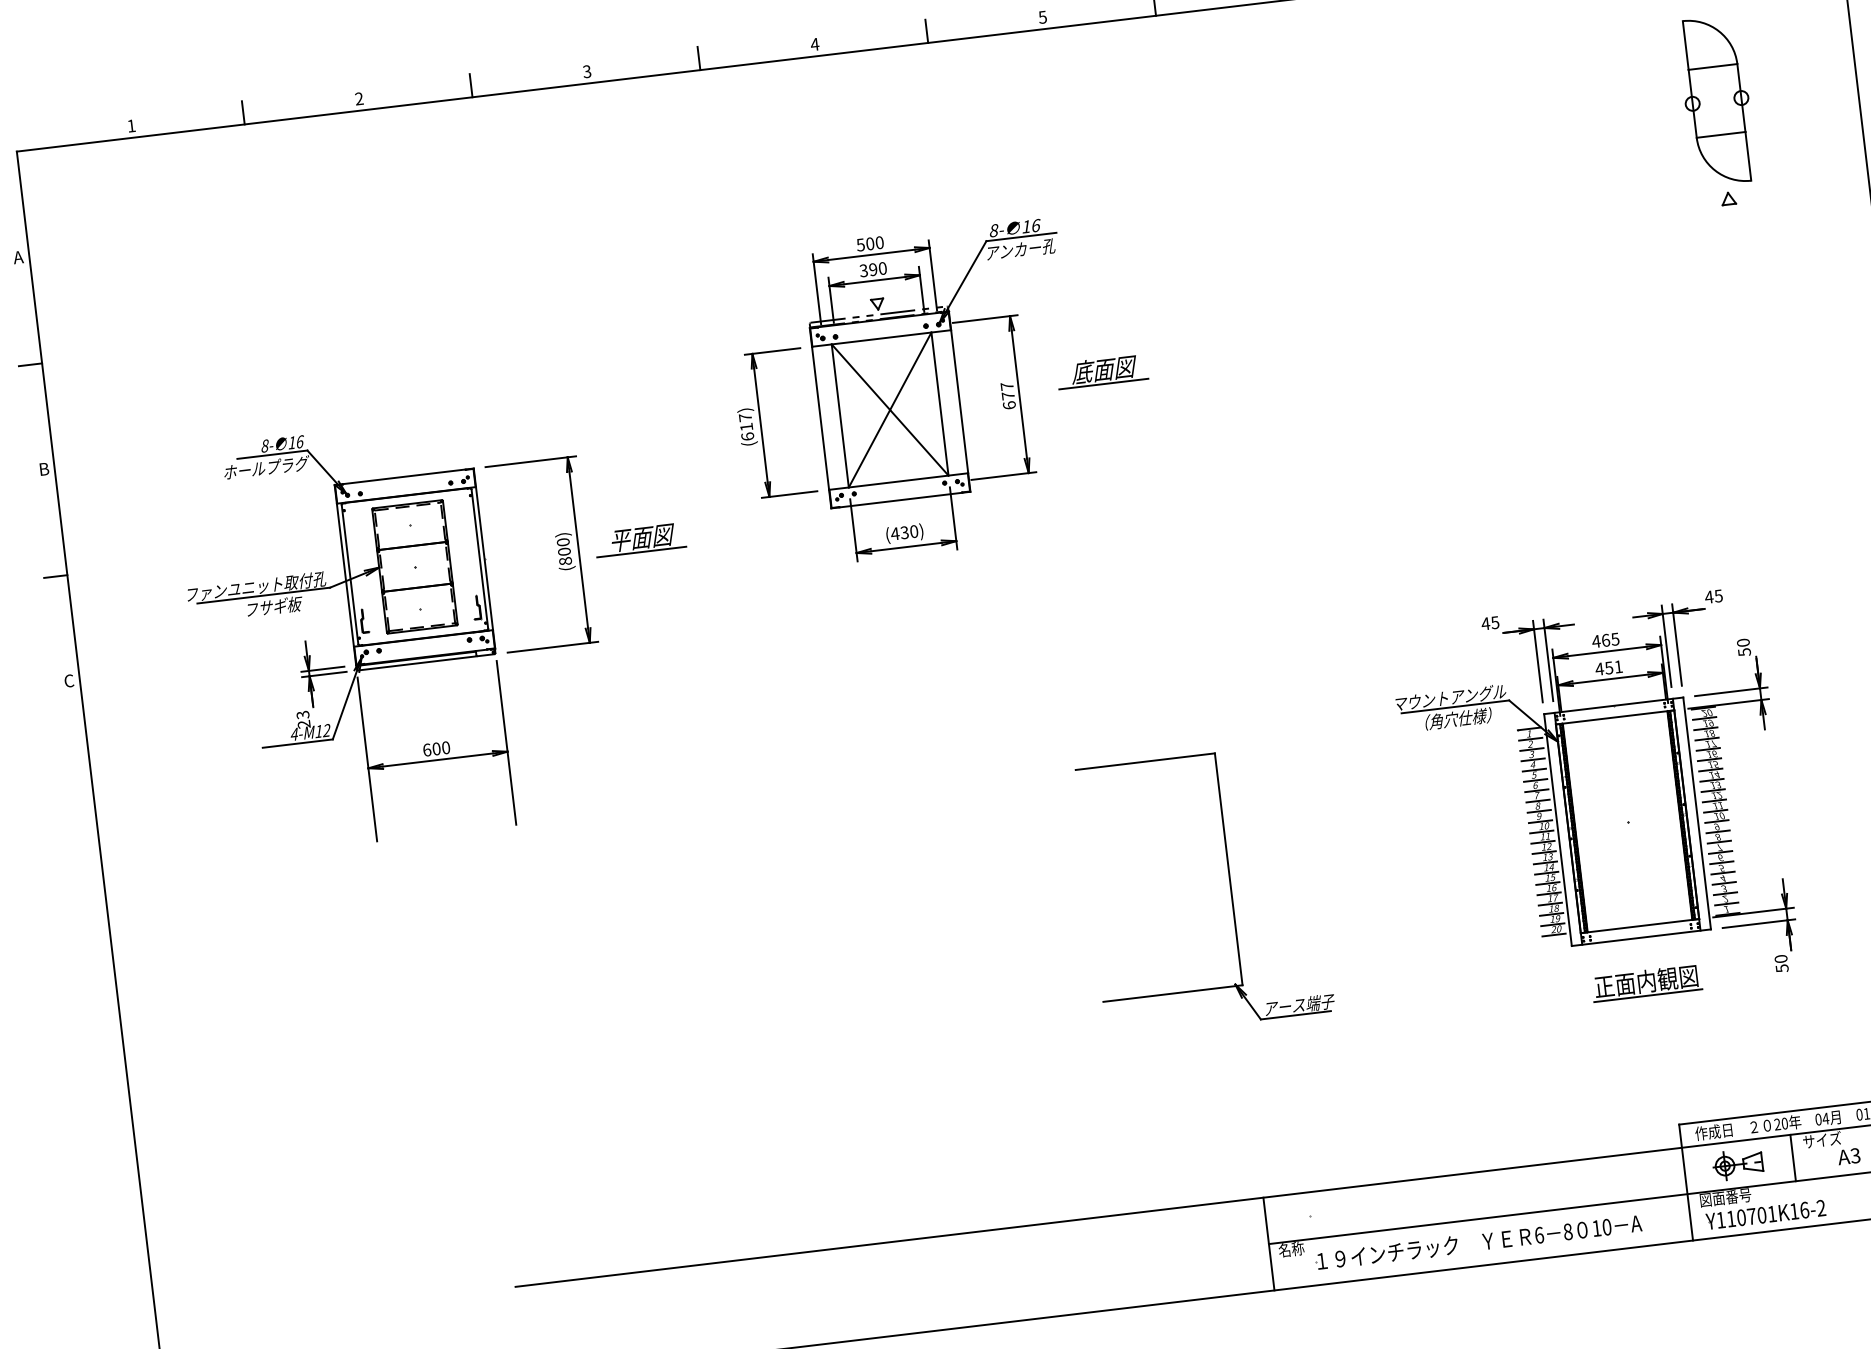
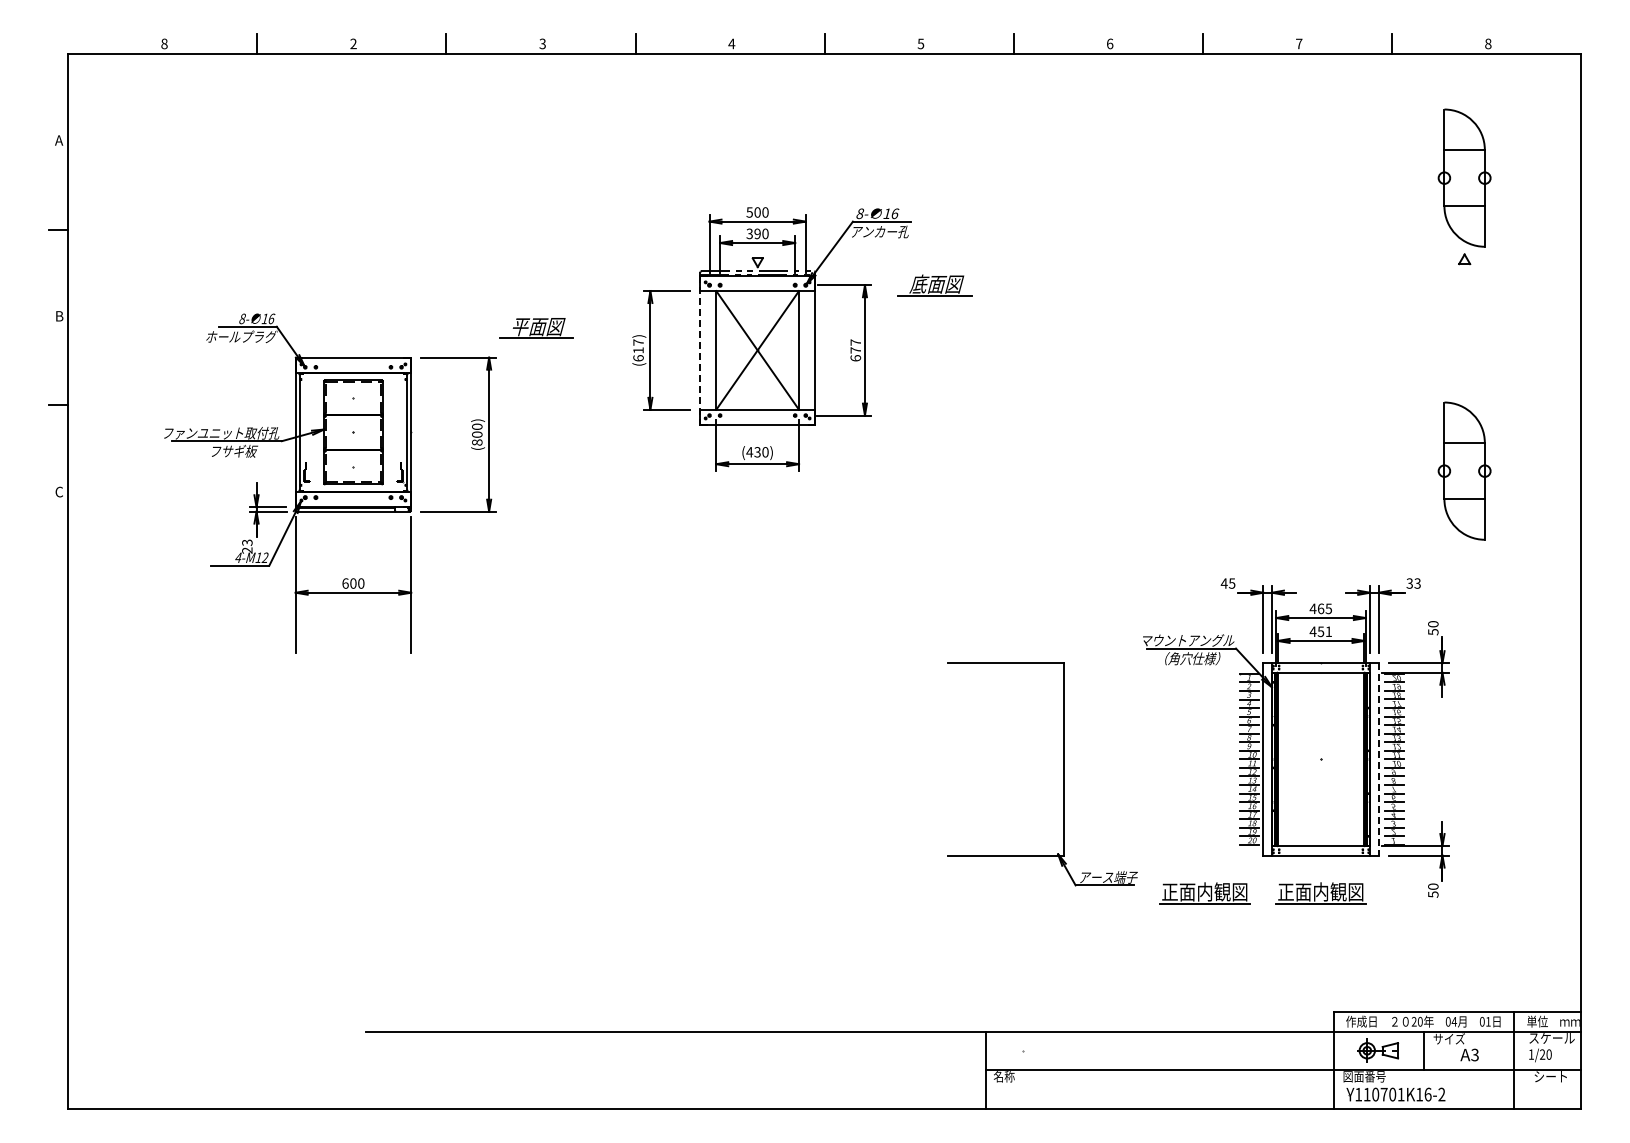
text: (131, 125) -> (164, 43), 1 -> 8
part: (1101, 371) -> (934, 285), moved
line: (820, 418) -> (699, 350), solid -> dashed
part: (1758, 453) -> (1464, 470), added
part: (640, 540) -> (536, 328), moved
text: (1713, 596) -> (1413, 583), 45 -> 33
line: (1696, 813) -> (1378, 759), solid -> dashed
part: (1230, 887) -> (1063, 774), moved
part: (1506, 1000) -> (1204, 893), added
part: (1484, 1239) -> (1163, 1087), removed

